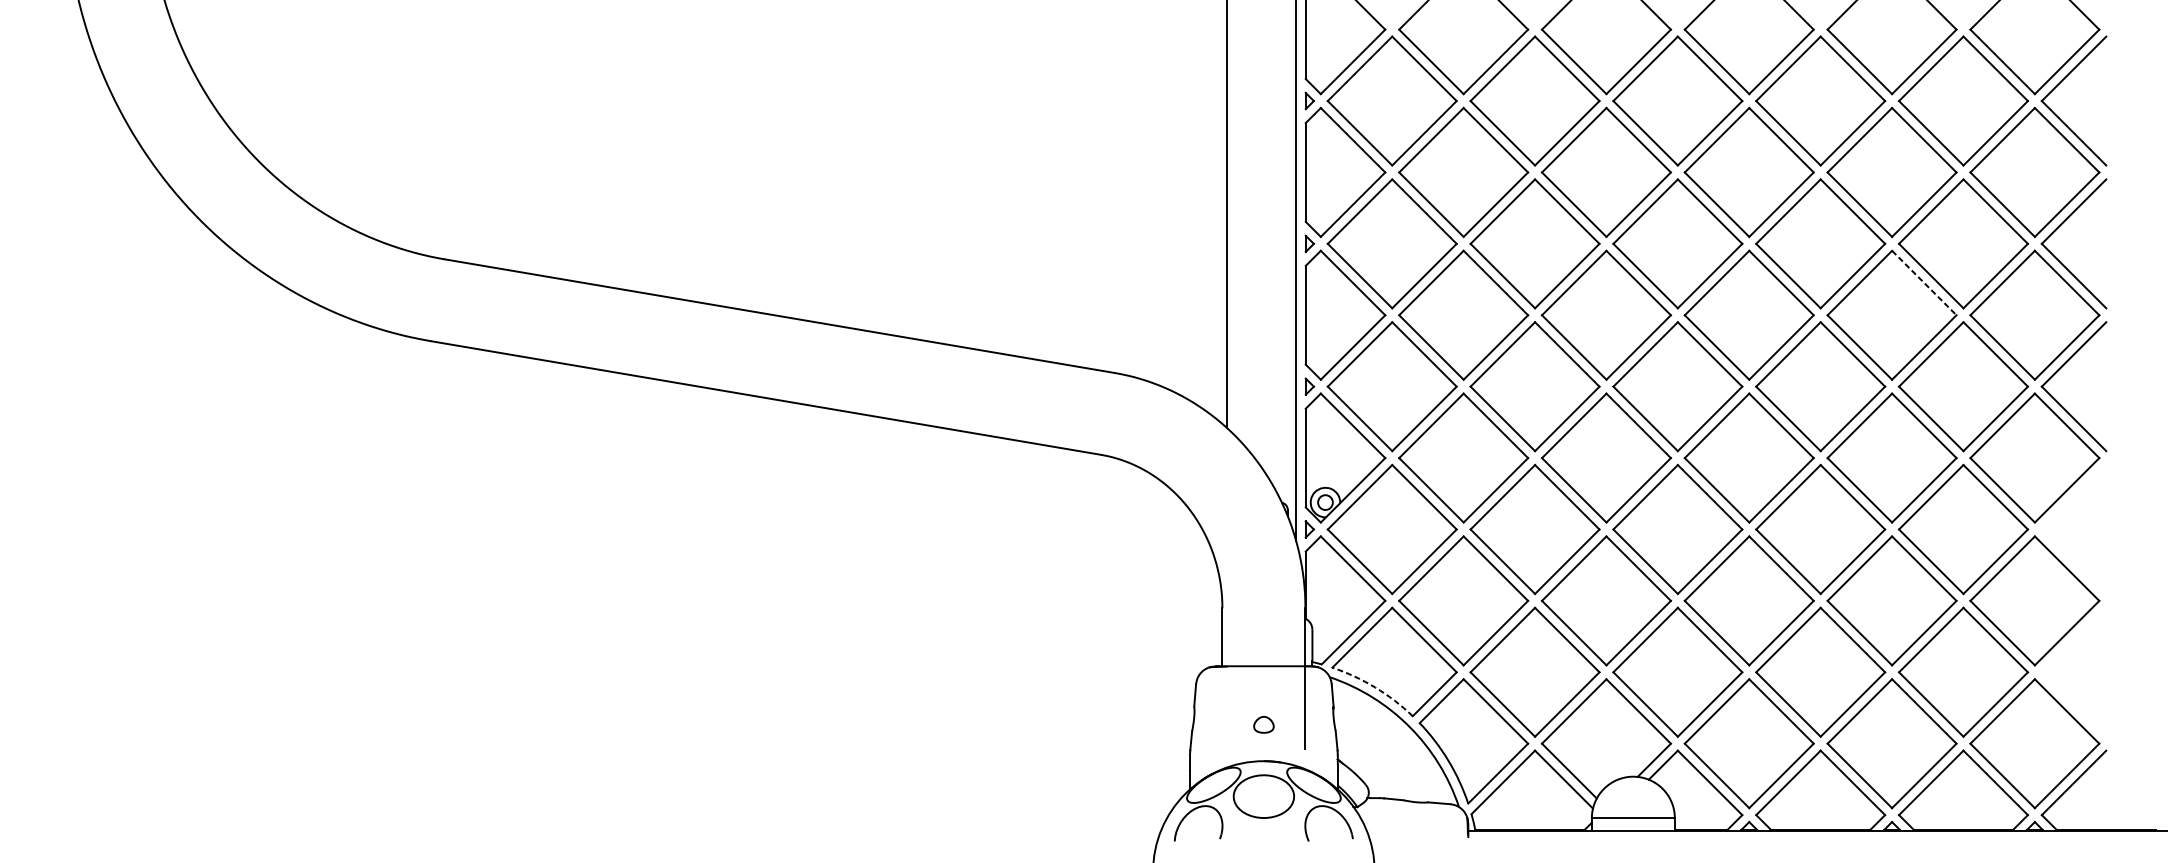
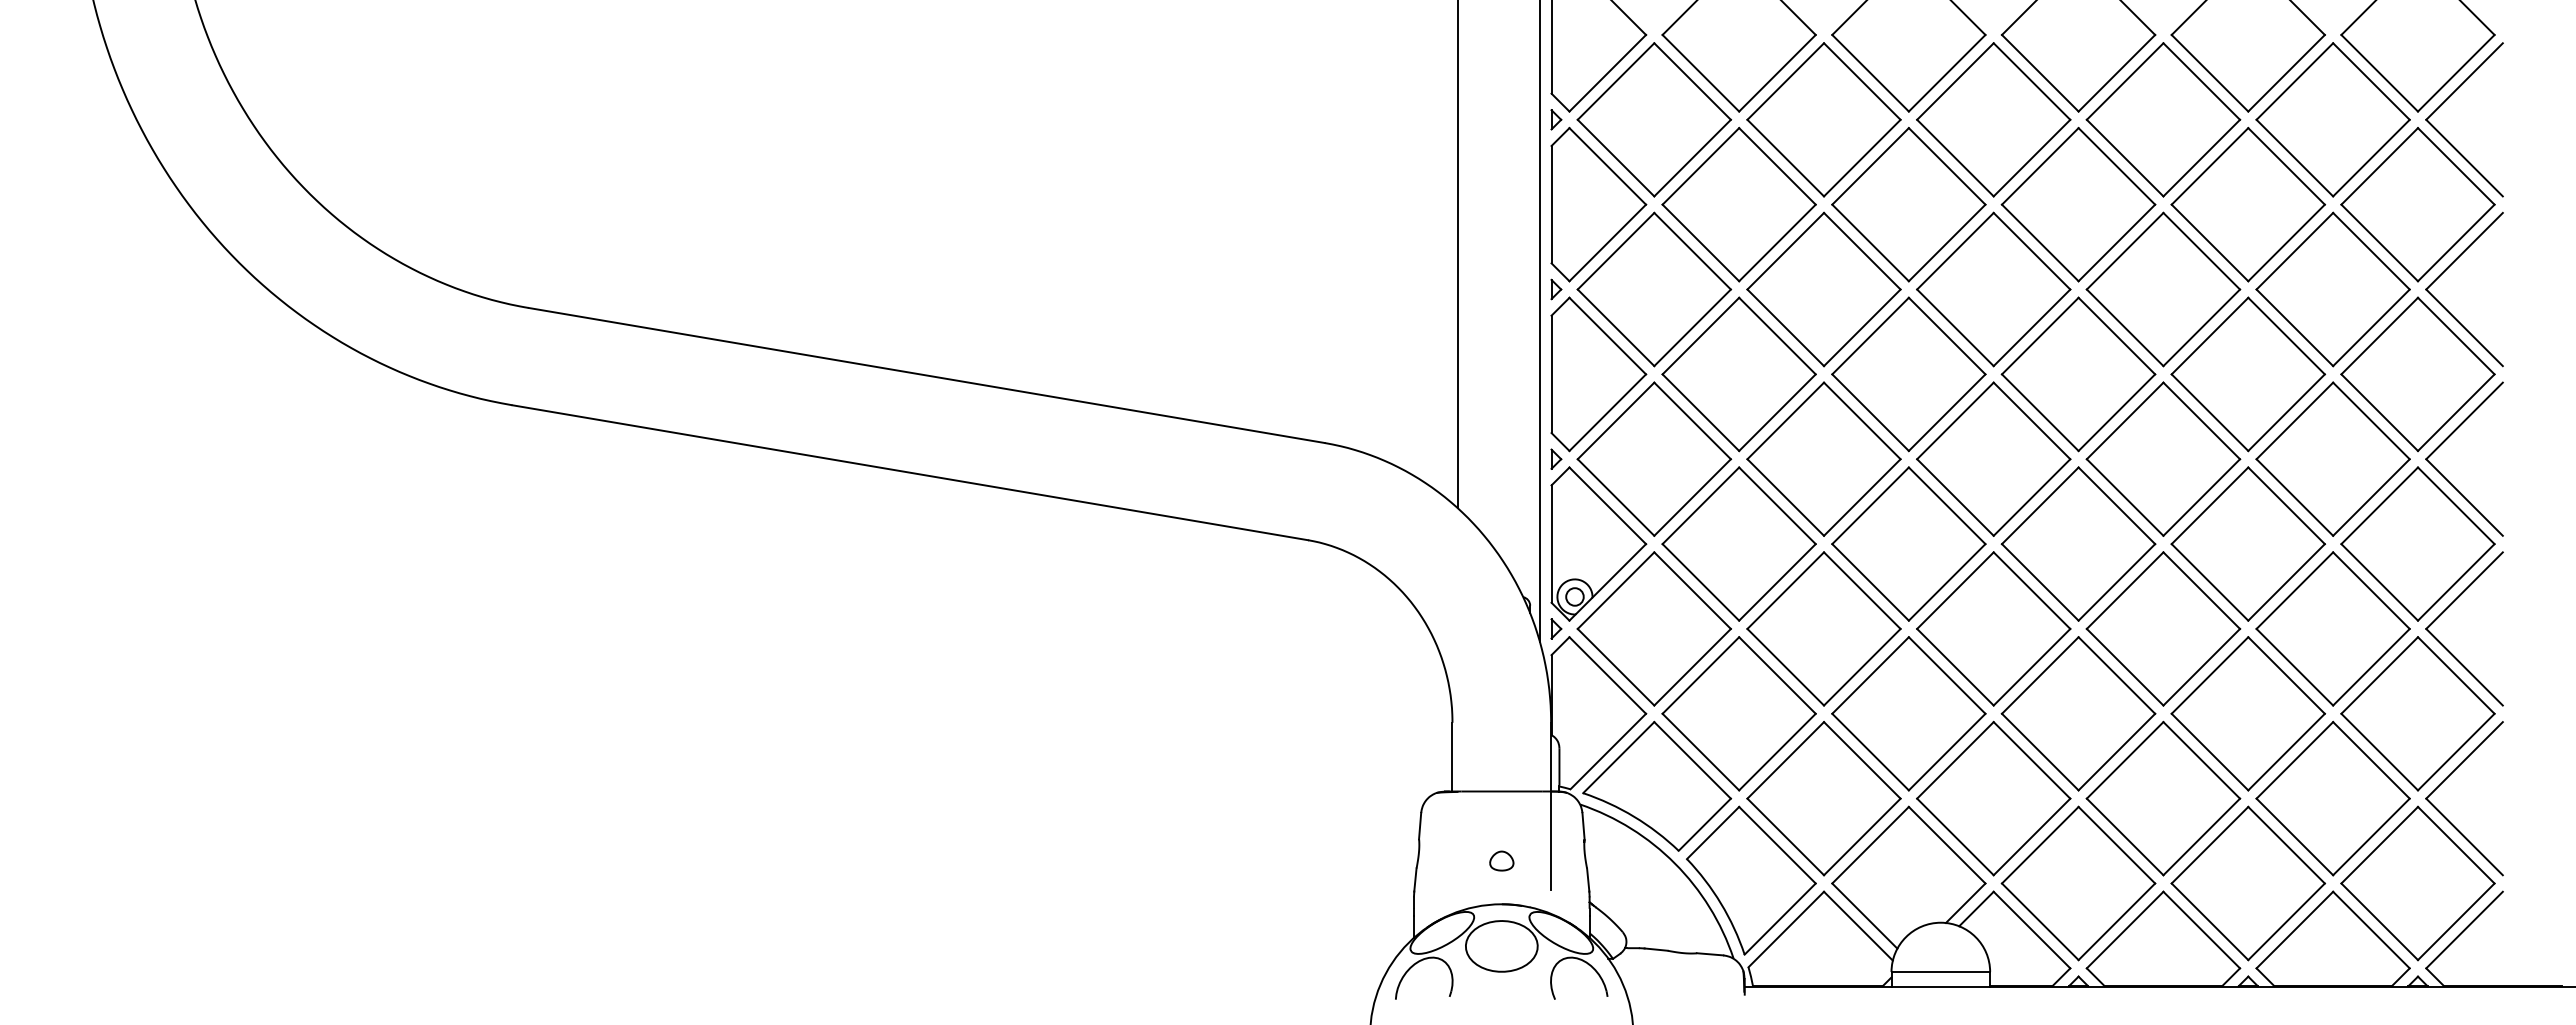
line: (1924, 283) -> (2286, 336), dashed -> solid
part: (2058, 513) -> (2446, 610), added
part: (2058, 656) -> (2446, 779), added
arc: (1375, 687) -> (1634, 816), dashed -> solid

